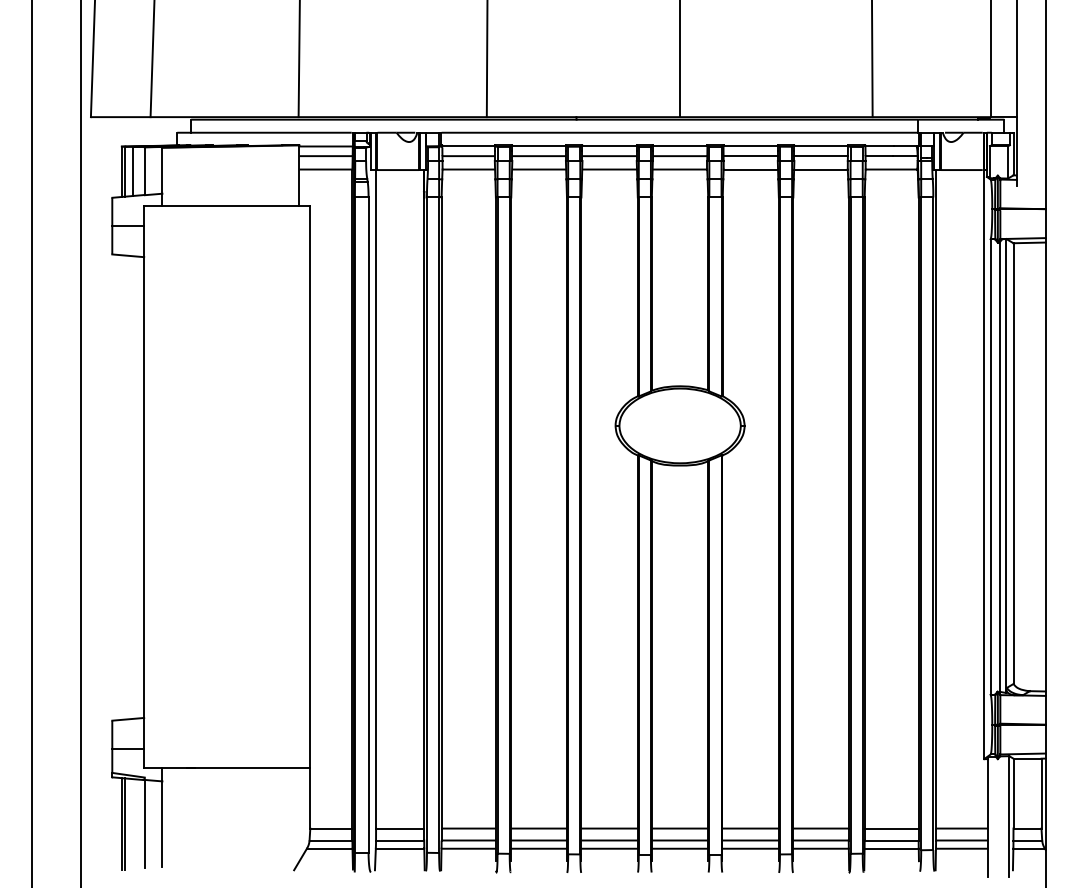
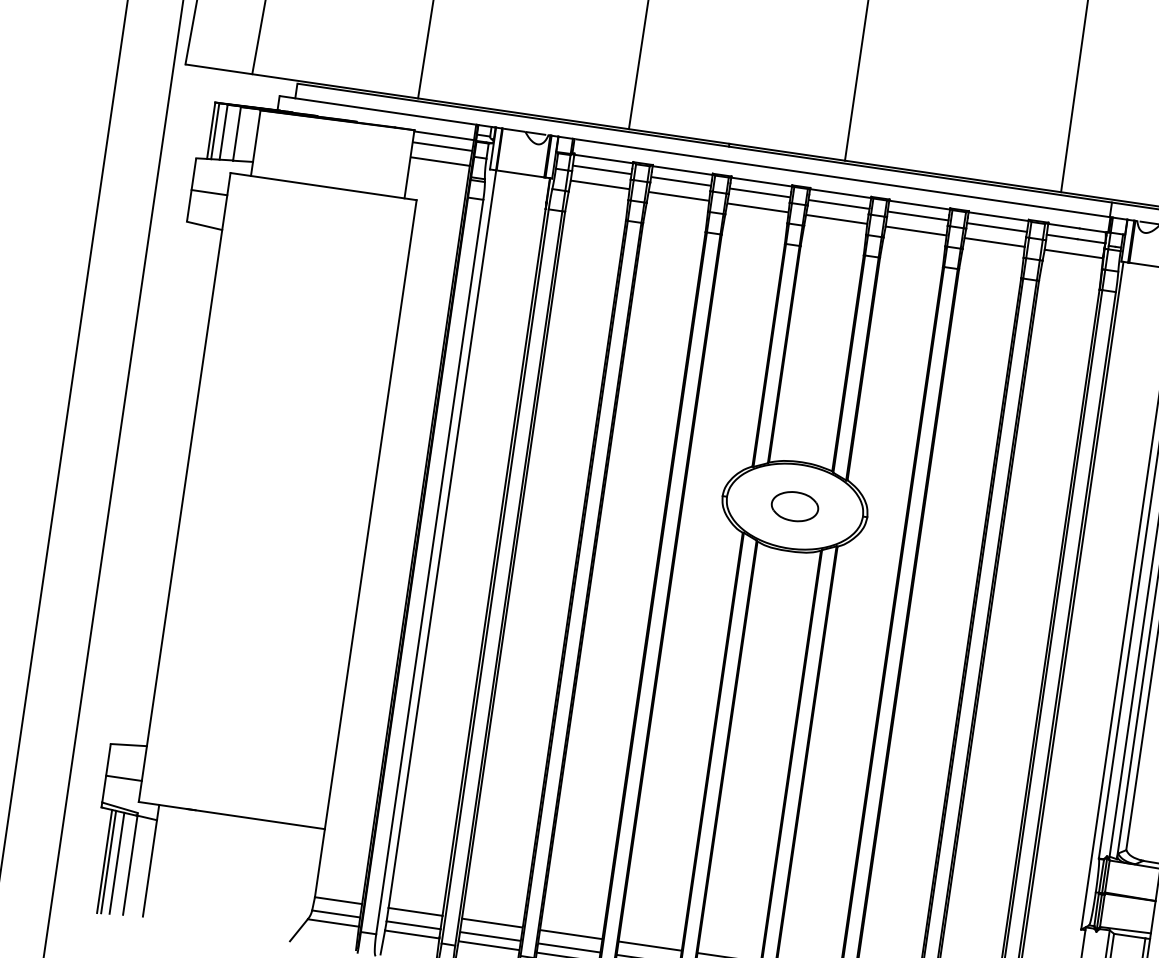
part: (679, 425) -> (794, 506), added
line: (132, 824) -> (116, 863), added

